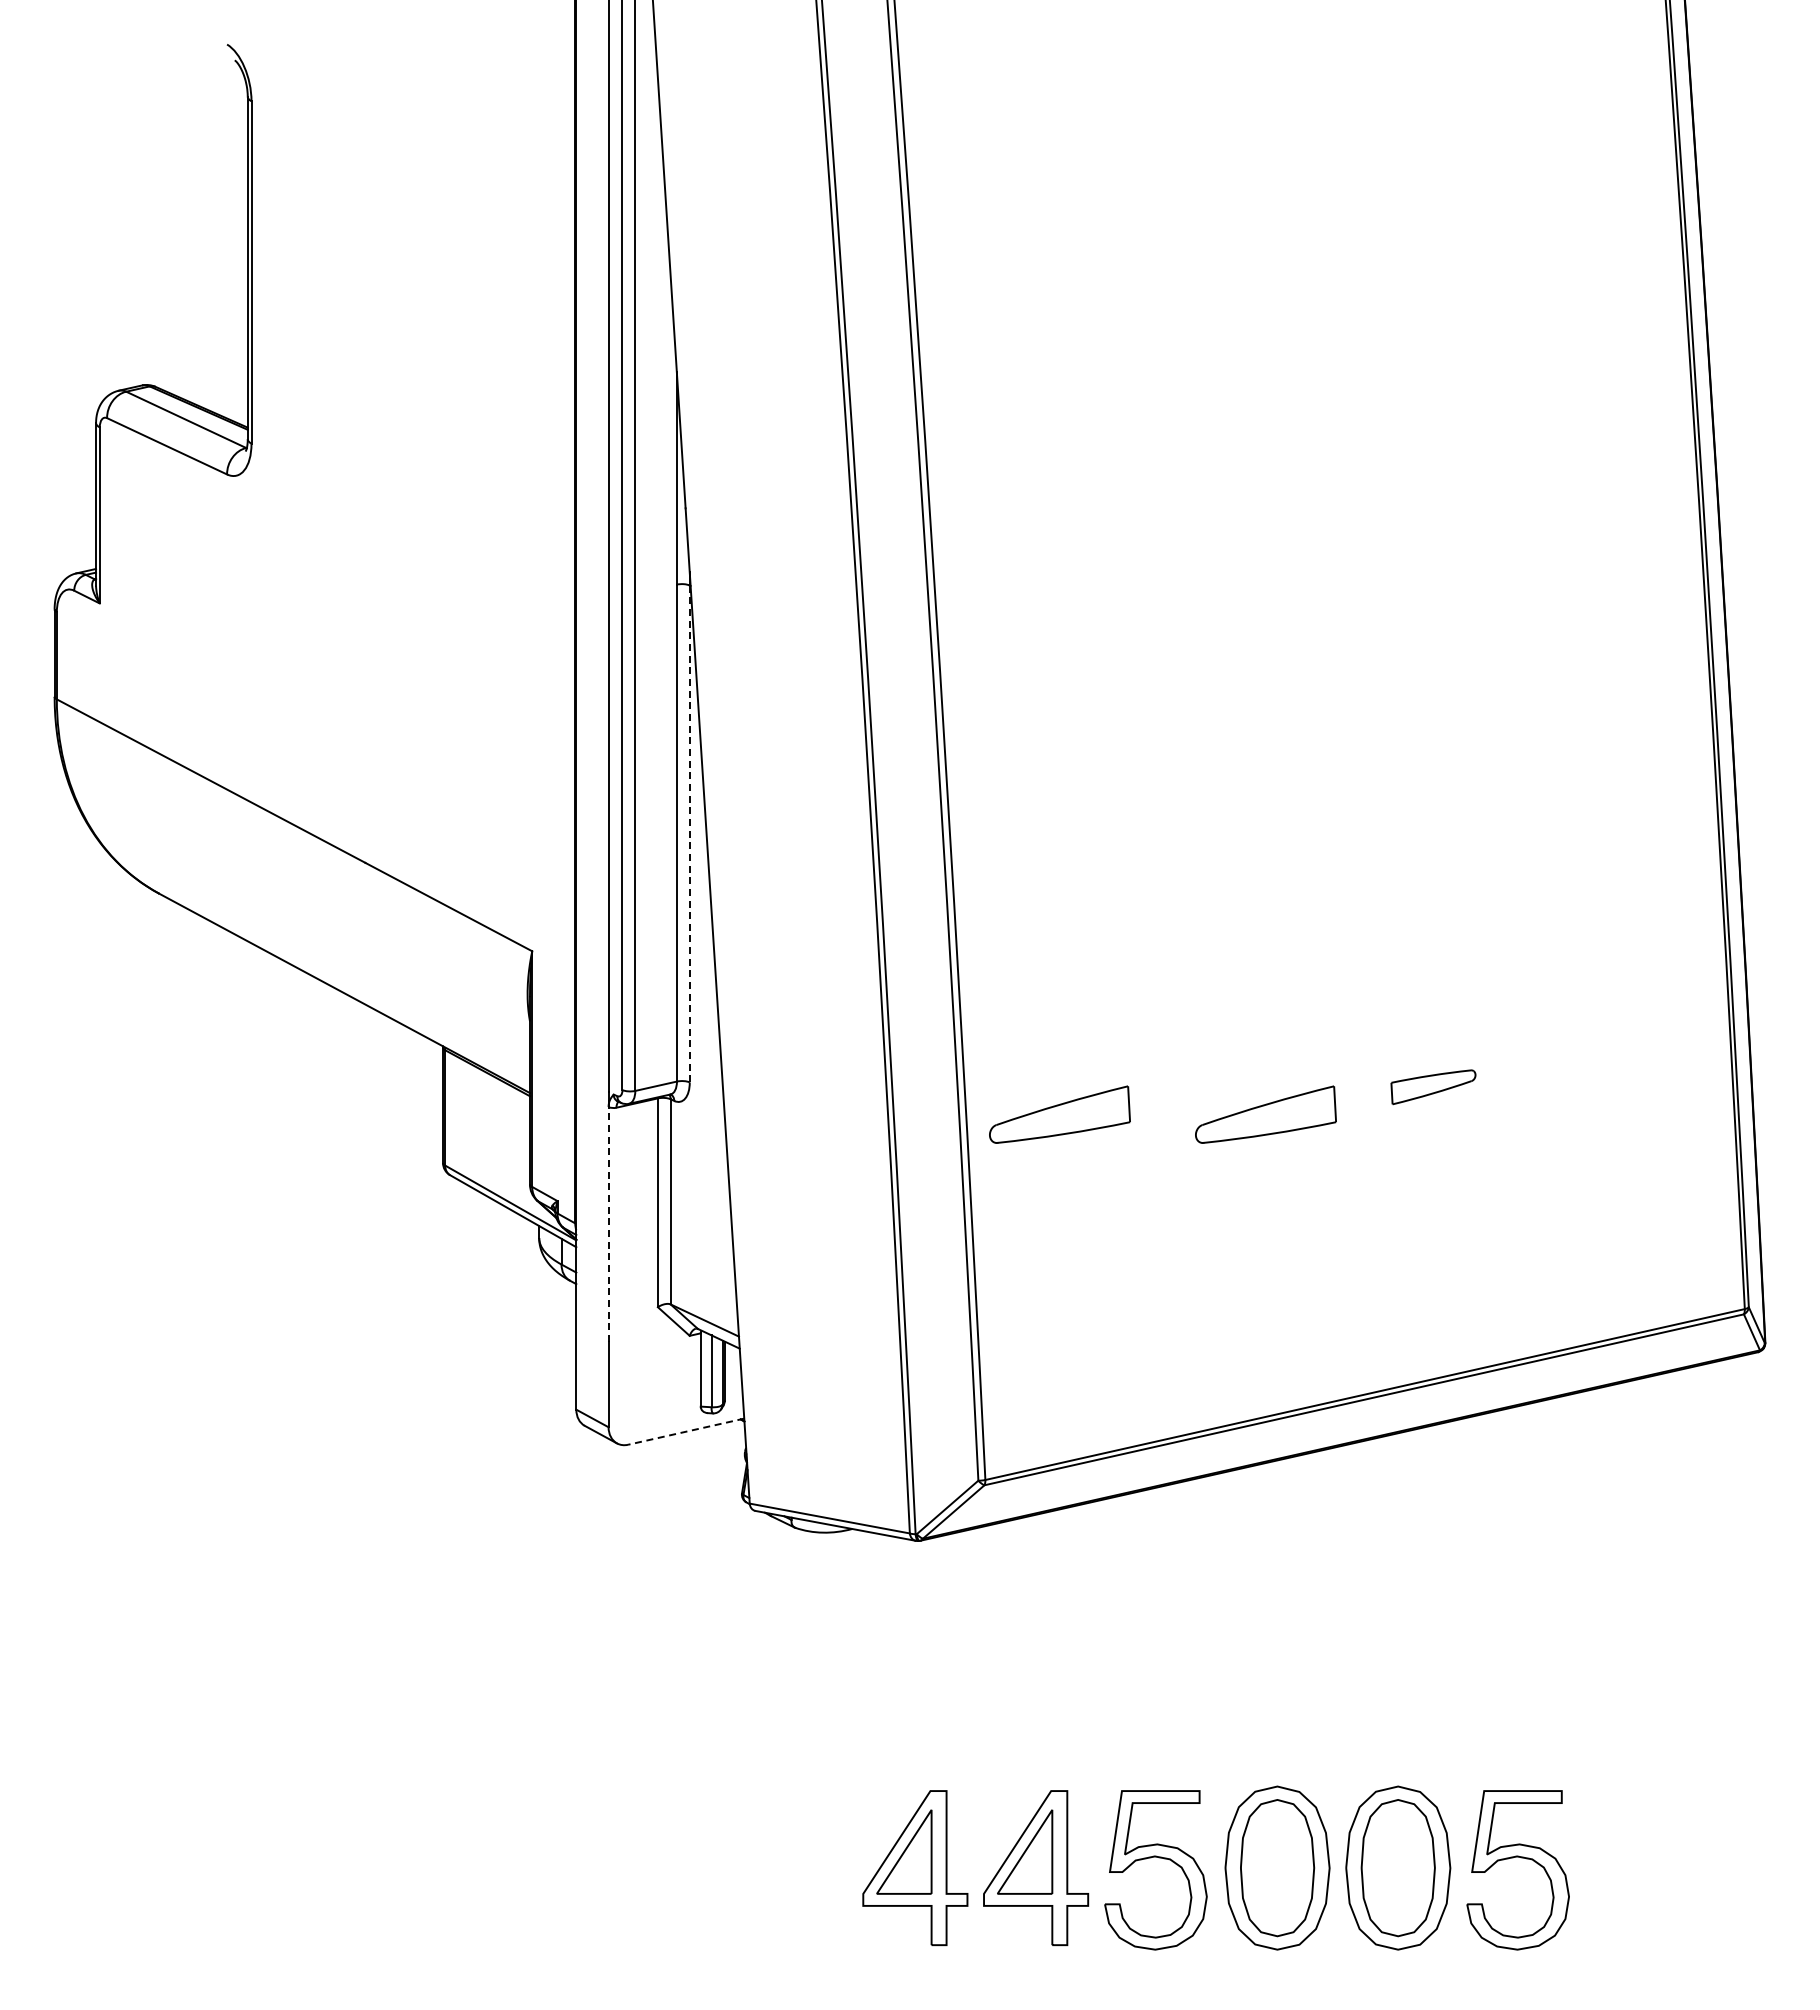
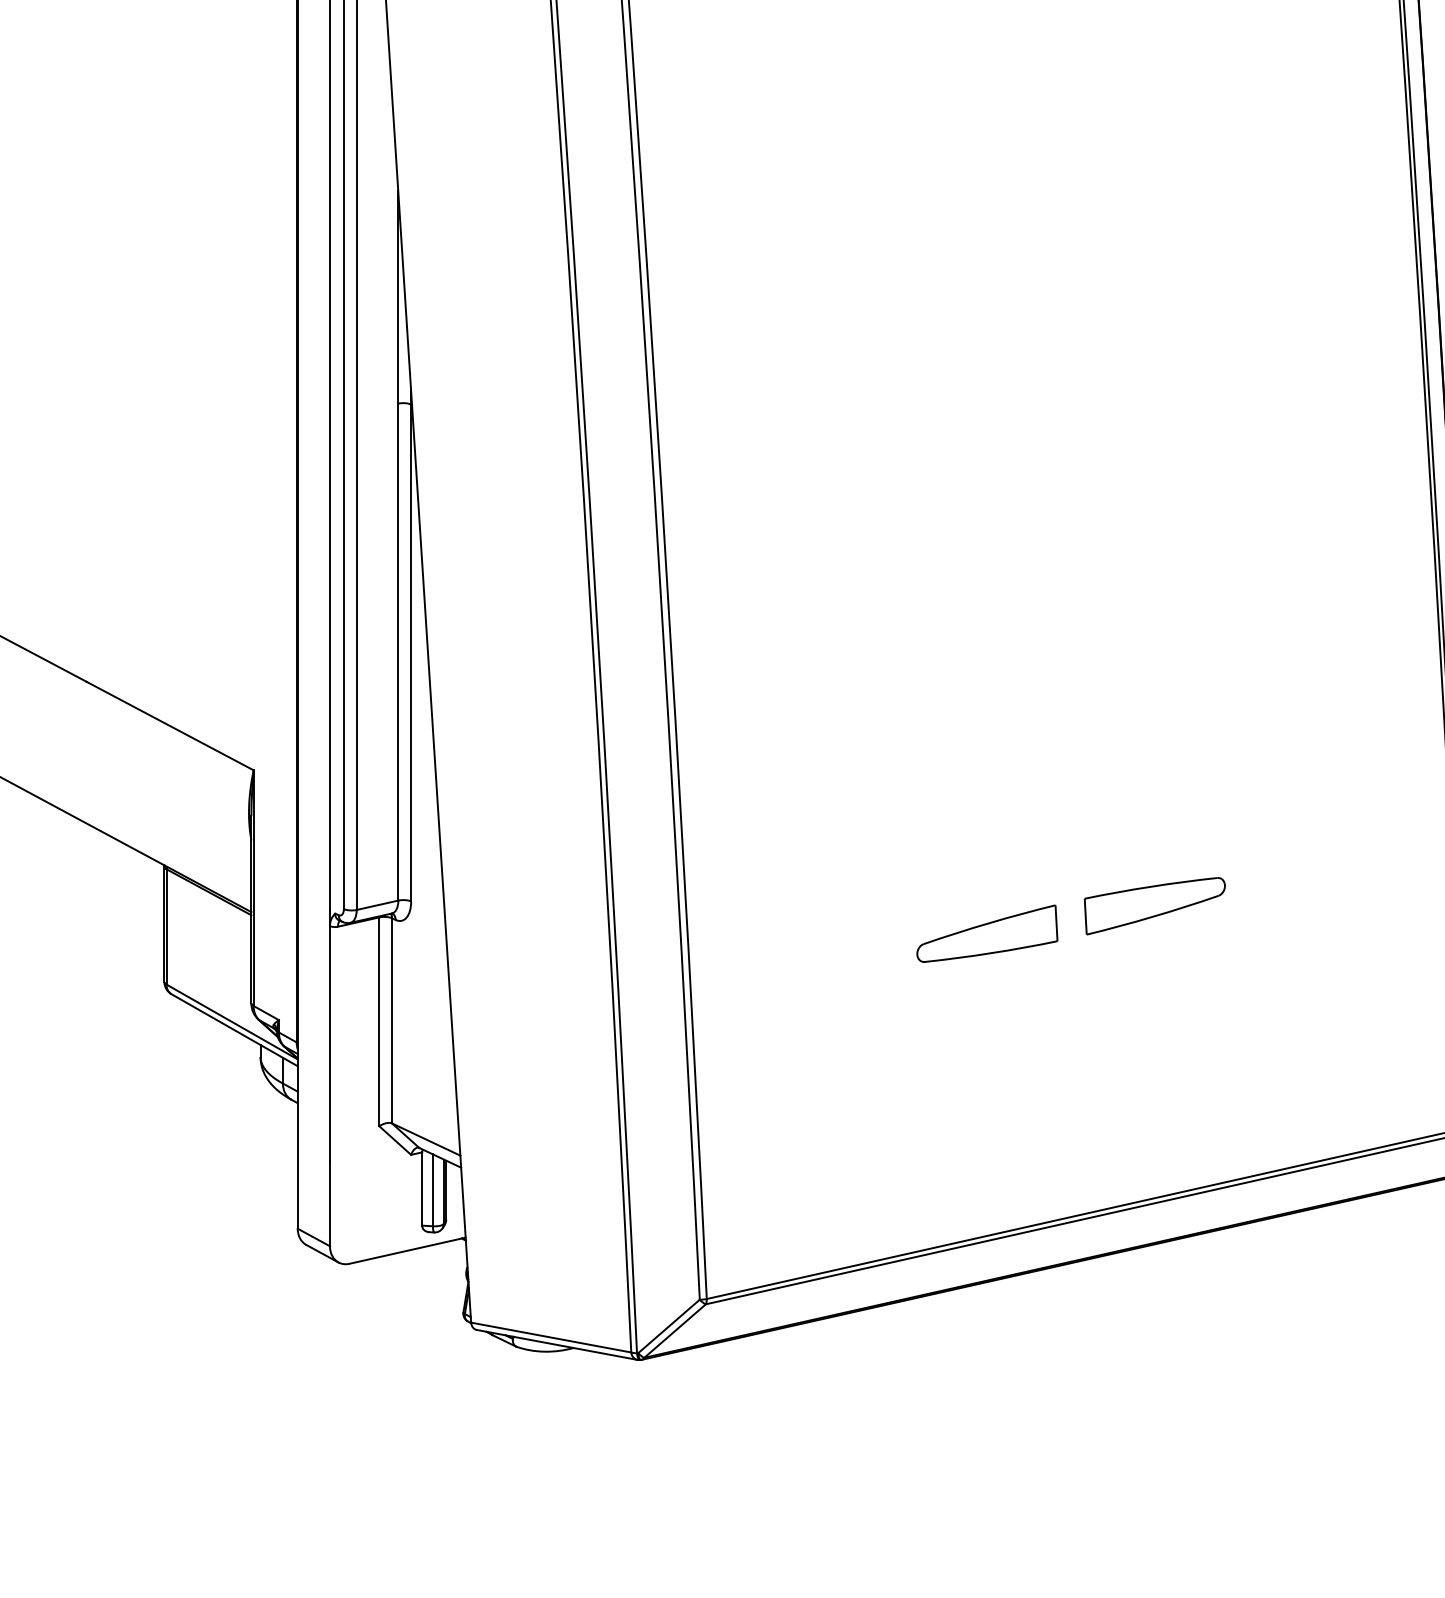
line: (689, 833) -> (410, 652), dashed -> solid
part: (1433, 1087) -> (1154, 906), size x1.67
part: (1059, 1114) -> (780, 933), removed
line: (608, 1223) -> (329, 1042), dashed -> solid
line: (686, 1431) -> (407, 1250), dashed -> solid

